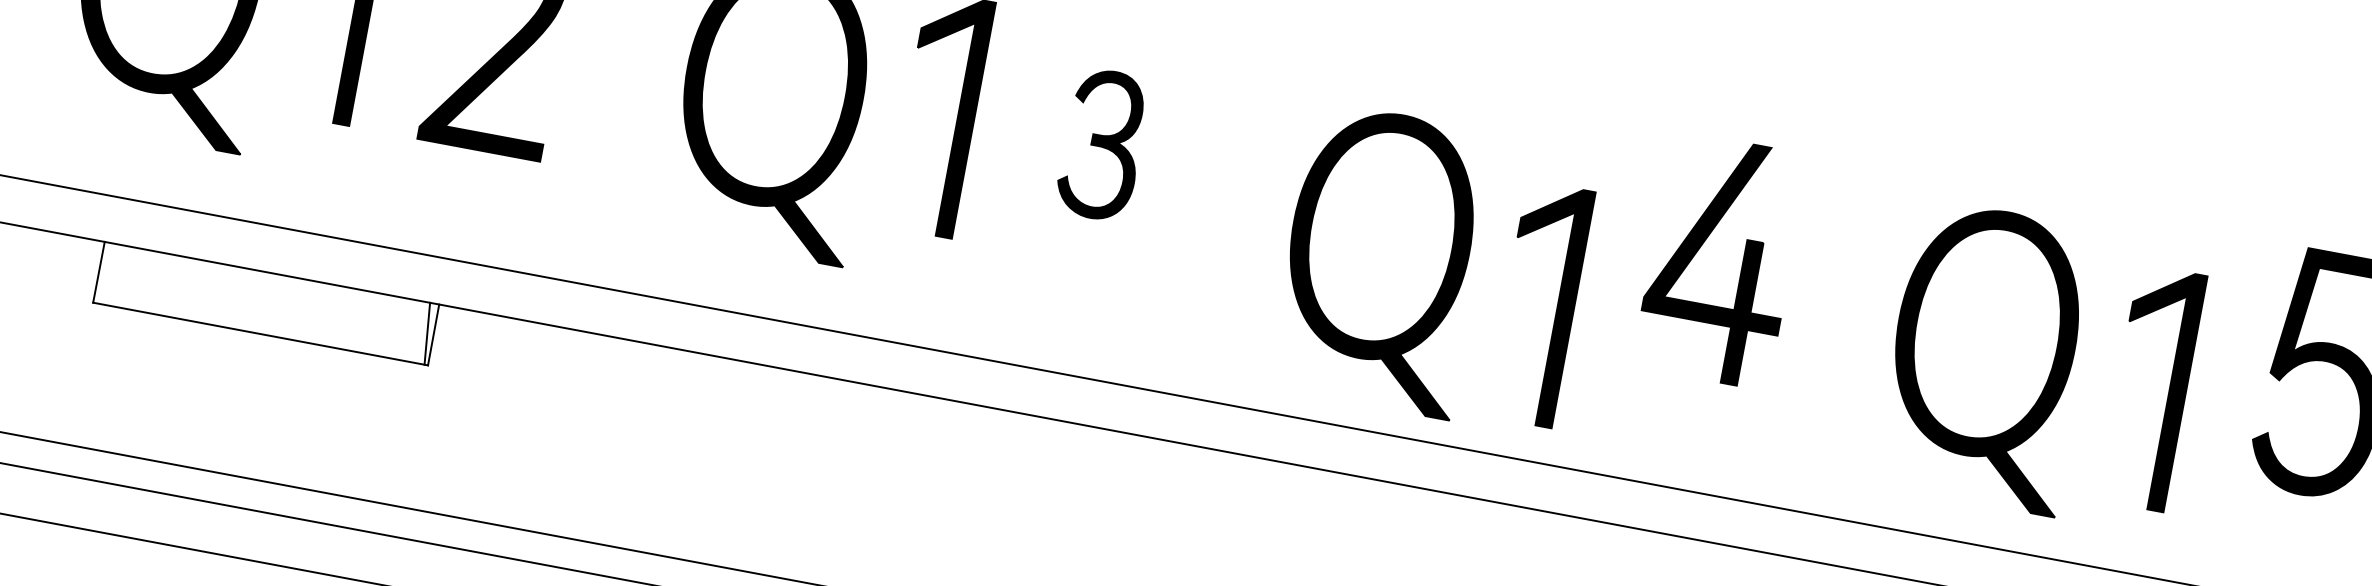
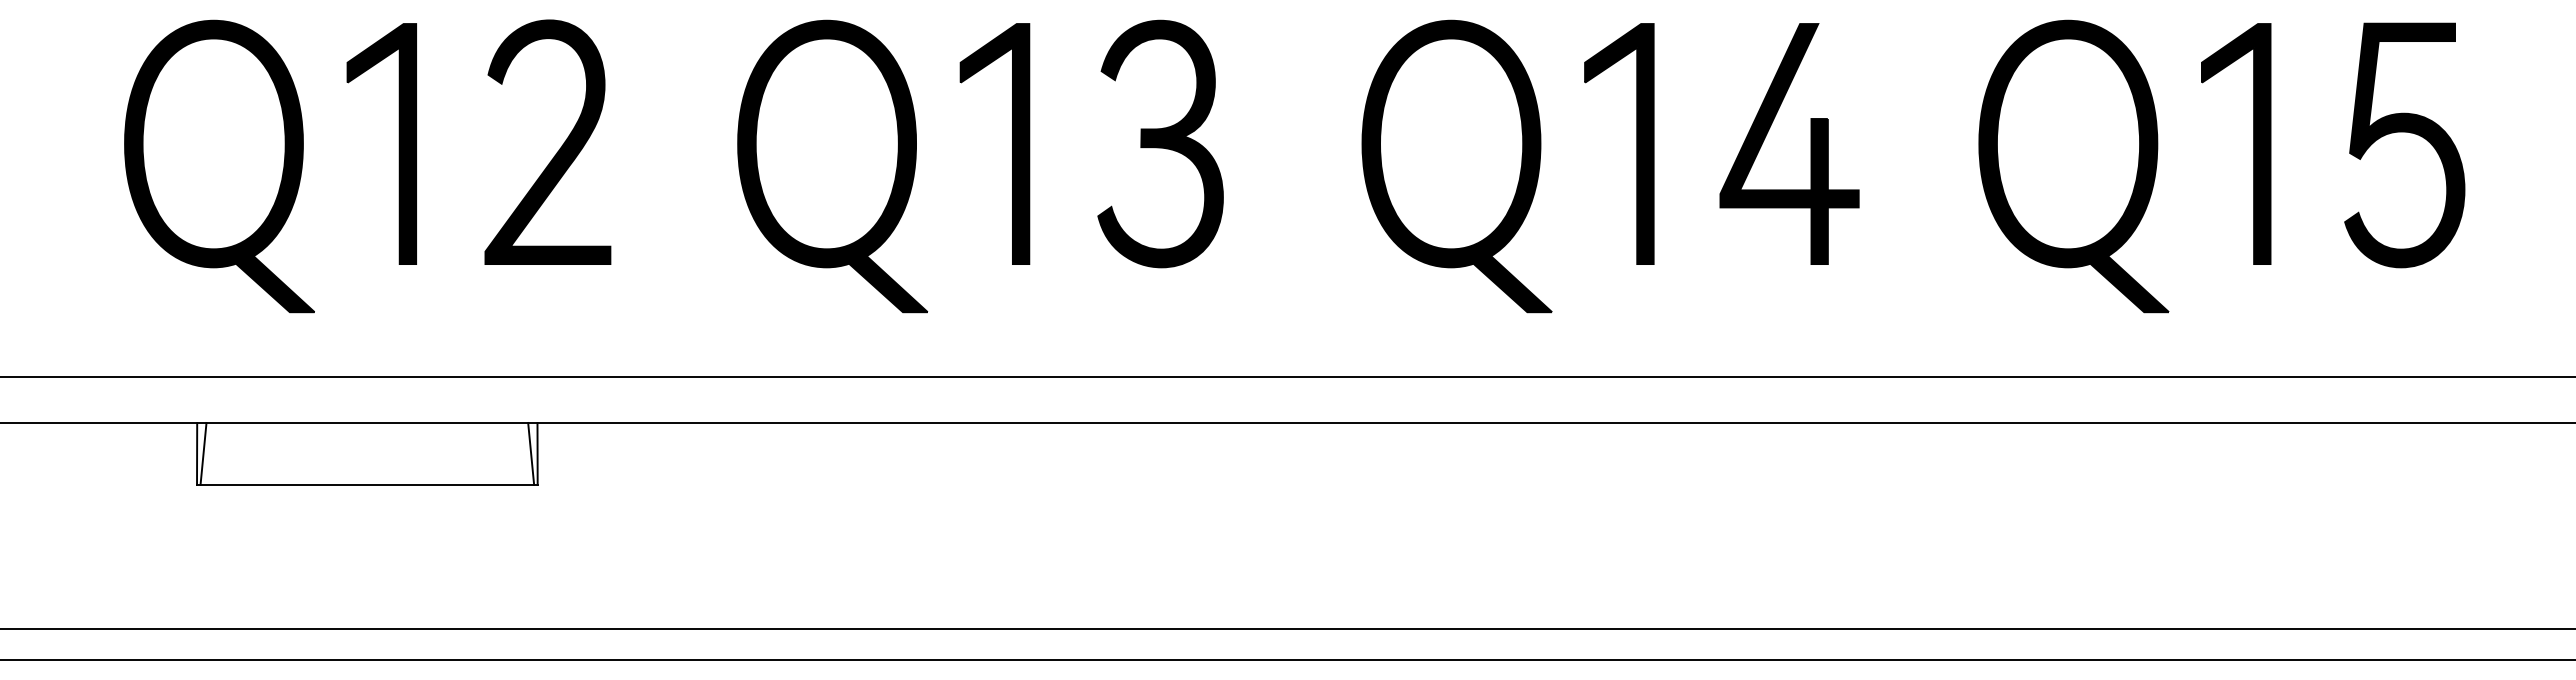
part: (1103, 144) -> (1160, 143), size x1.67
part: (1382, 259) -> (1456, 166), moved
line: (105, 273) -> (203, 453), added
part: (1556, 306) -> (1636, 143), moved
part: (1988, 356) -> (2073, 166), moved
part: (2168, 390) -> (2253, 143), moved

